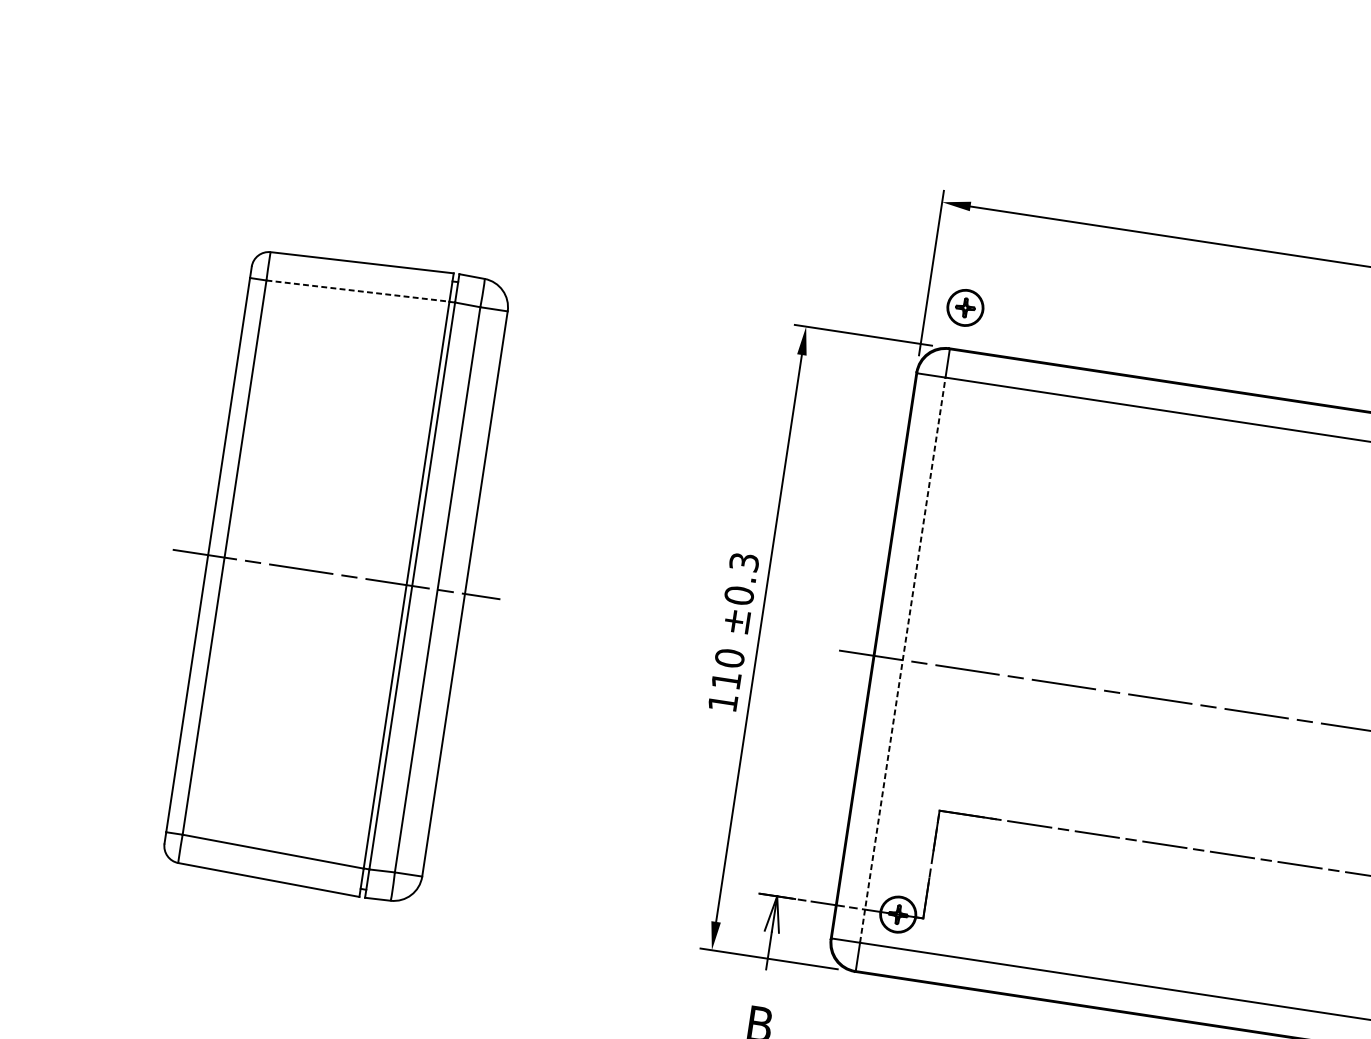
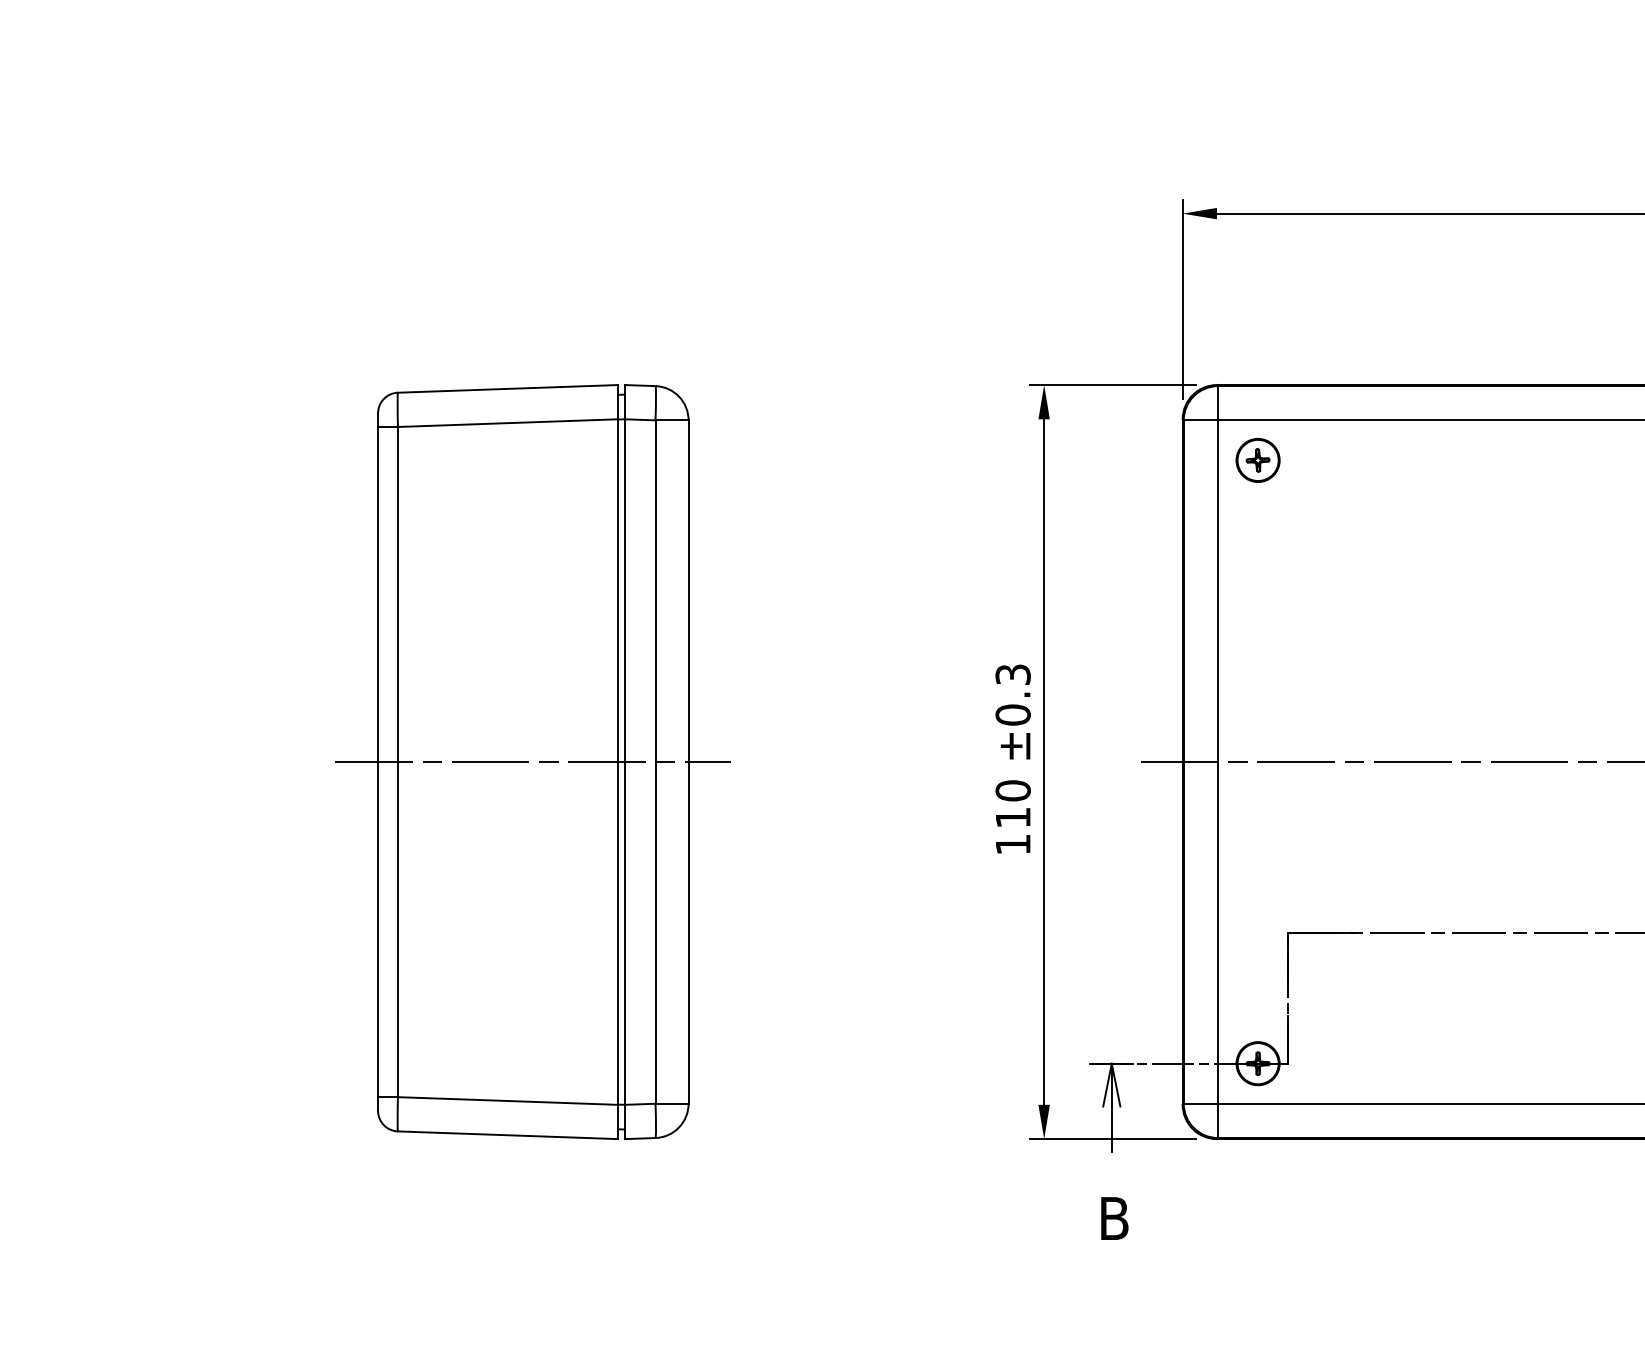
line: (358, 291) -> (508, 423), dashed -> solid
part: (964, 307) -> (1257, 460), moved
line: (903, 660) -> (1218, 762), dashed -> solid

